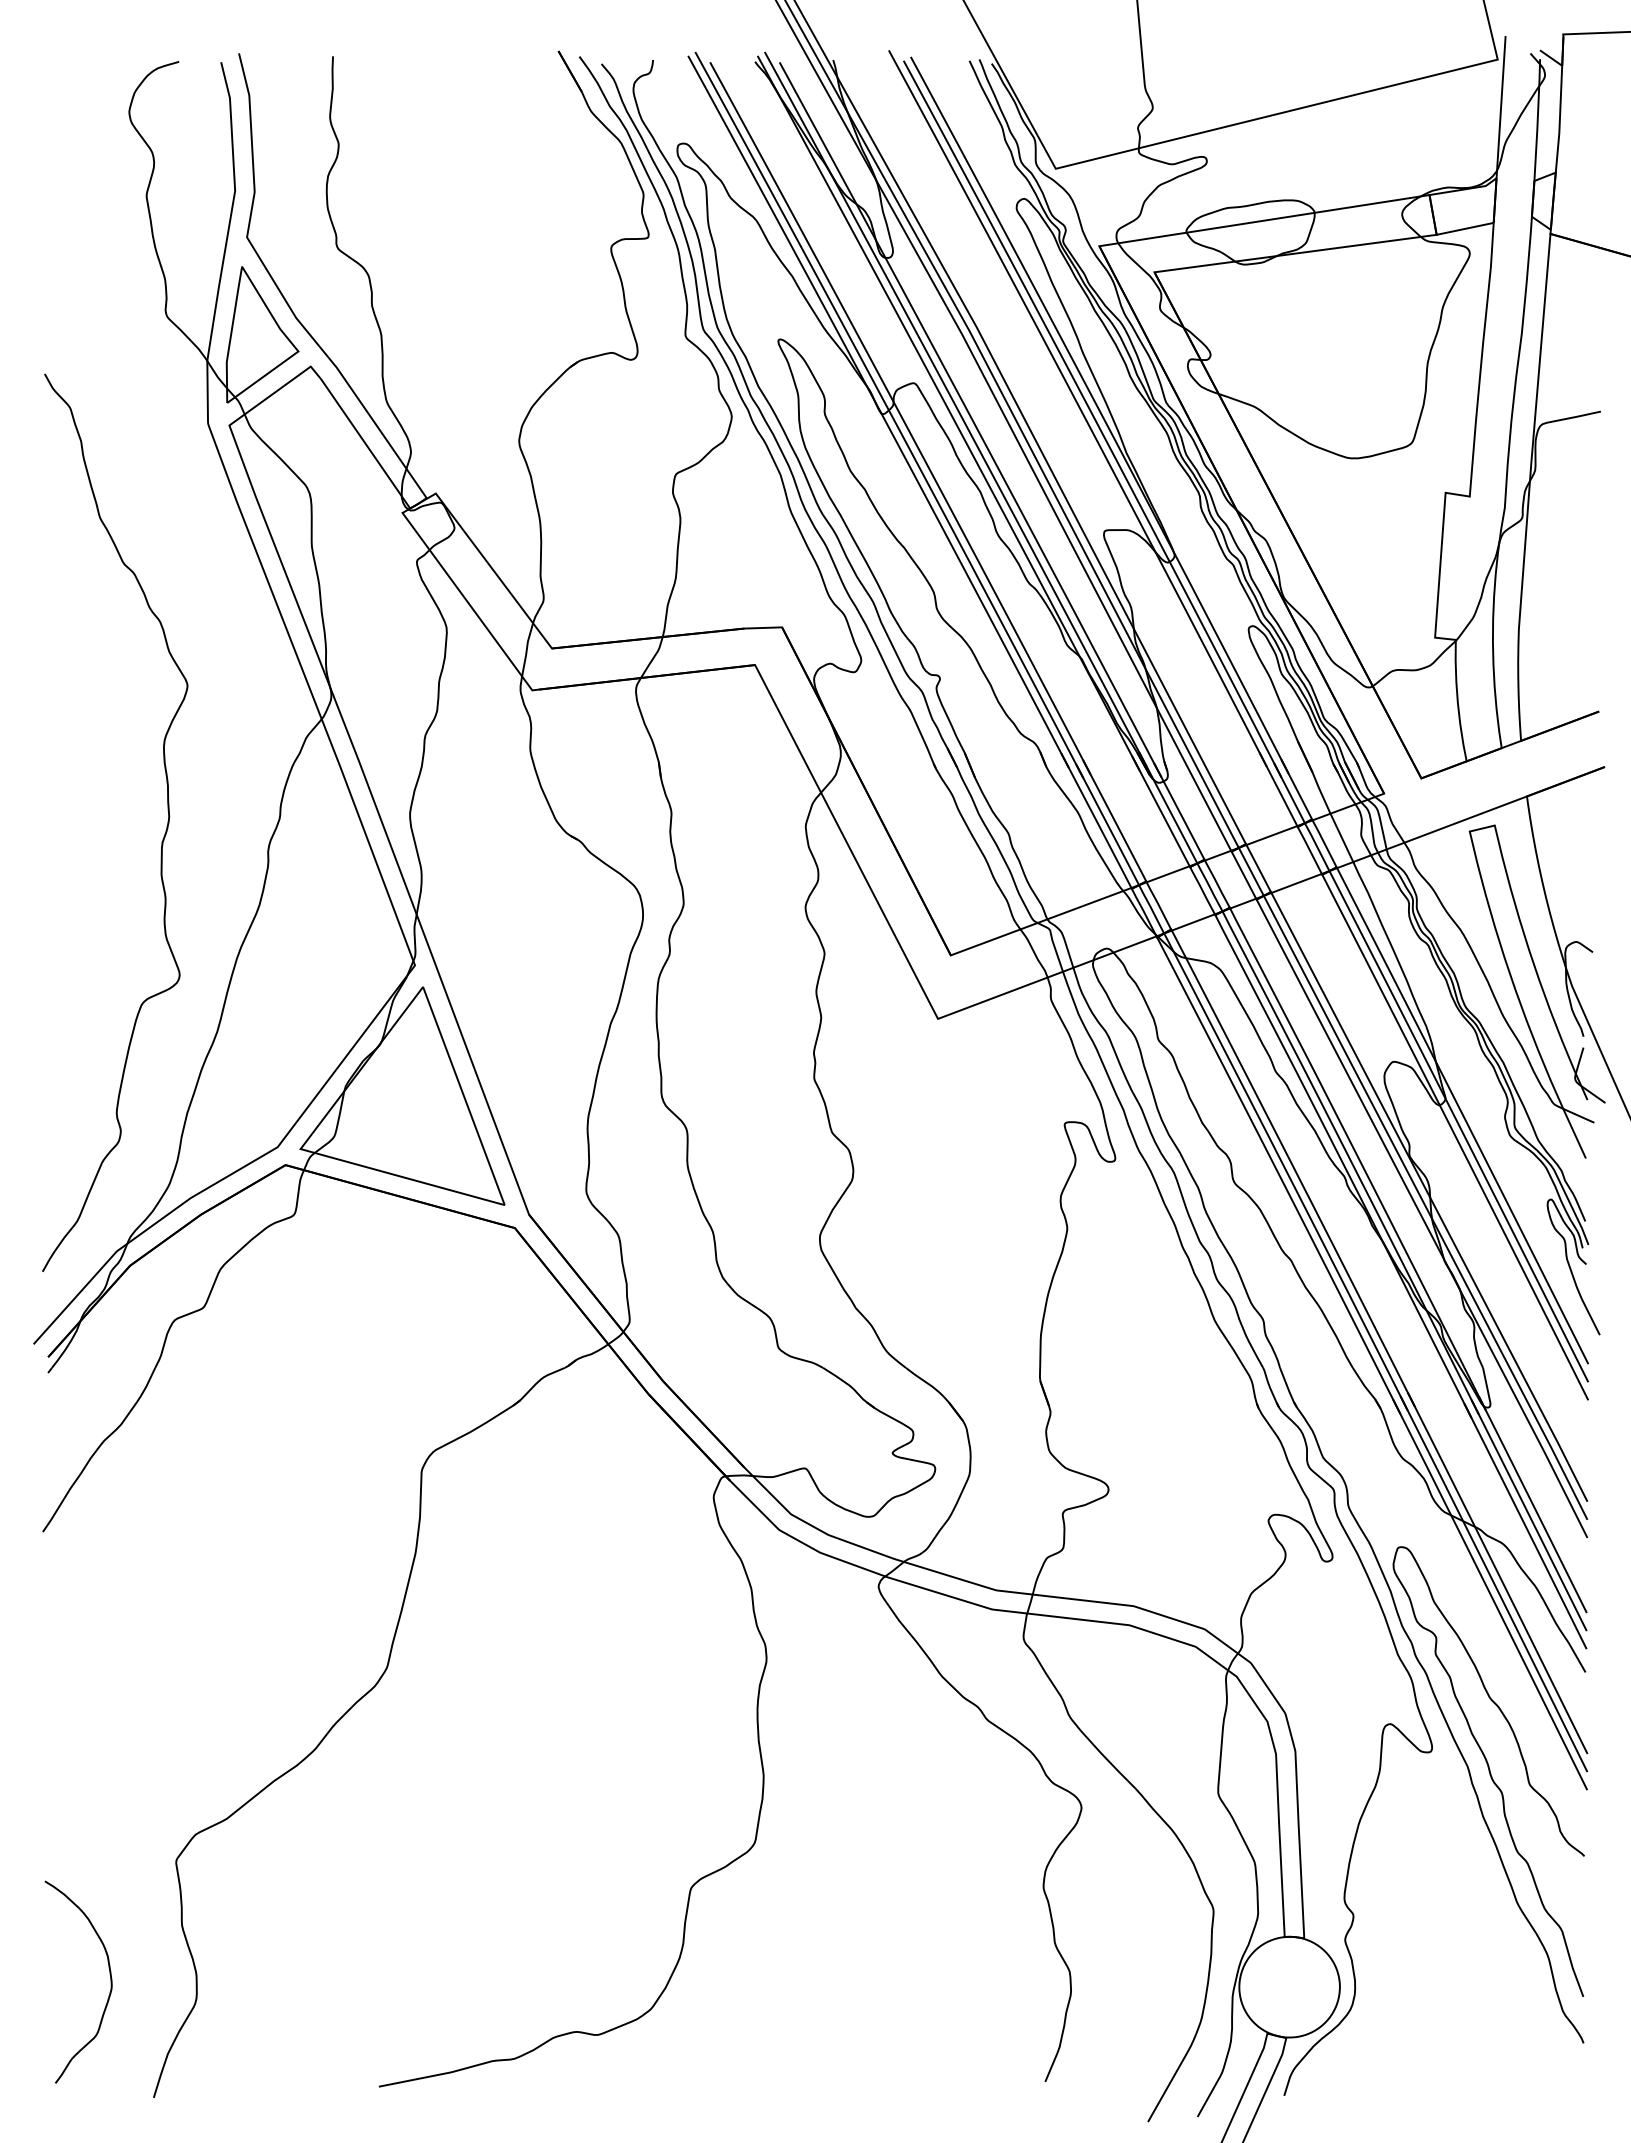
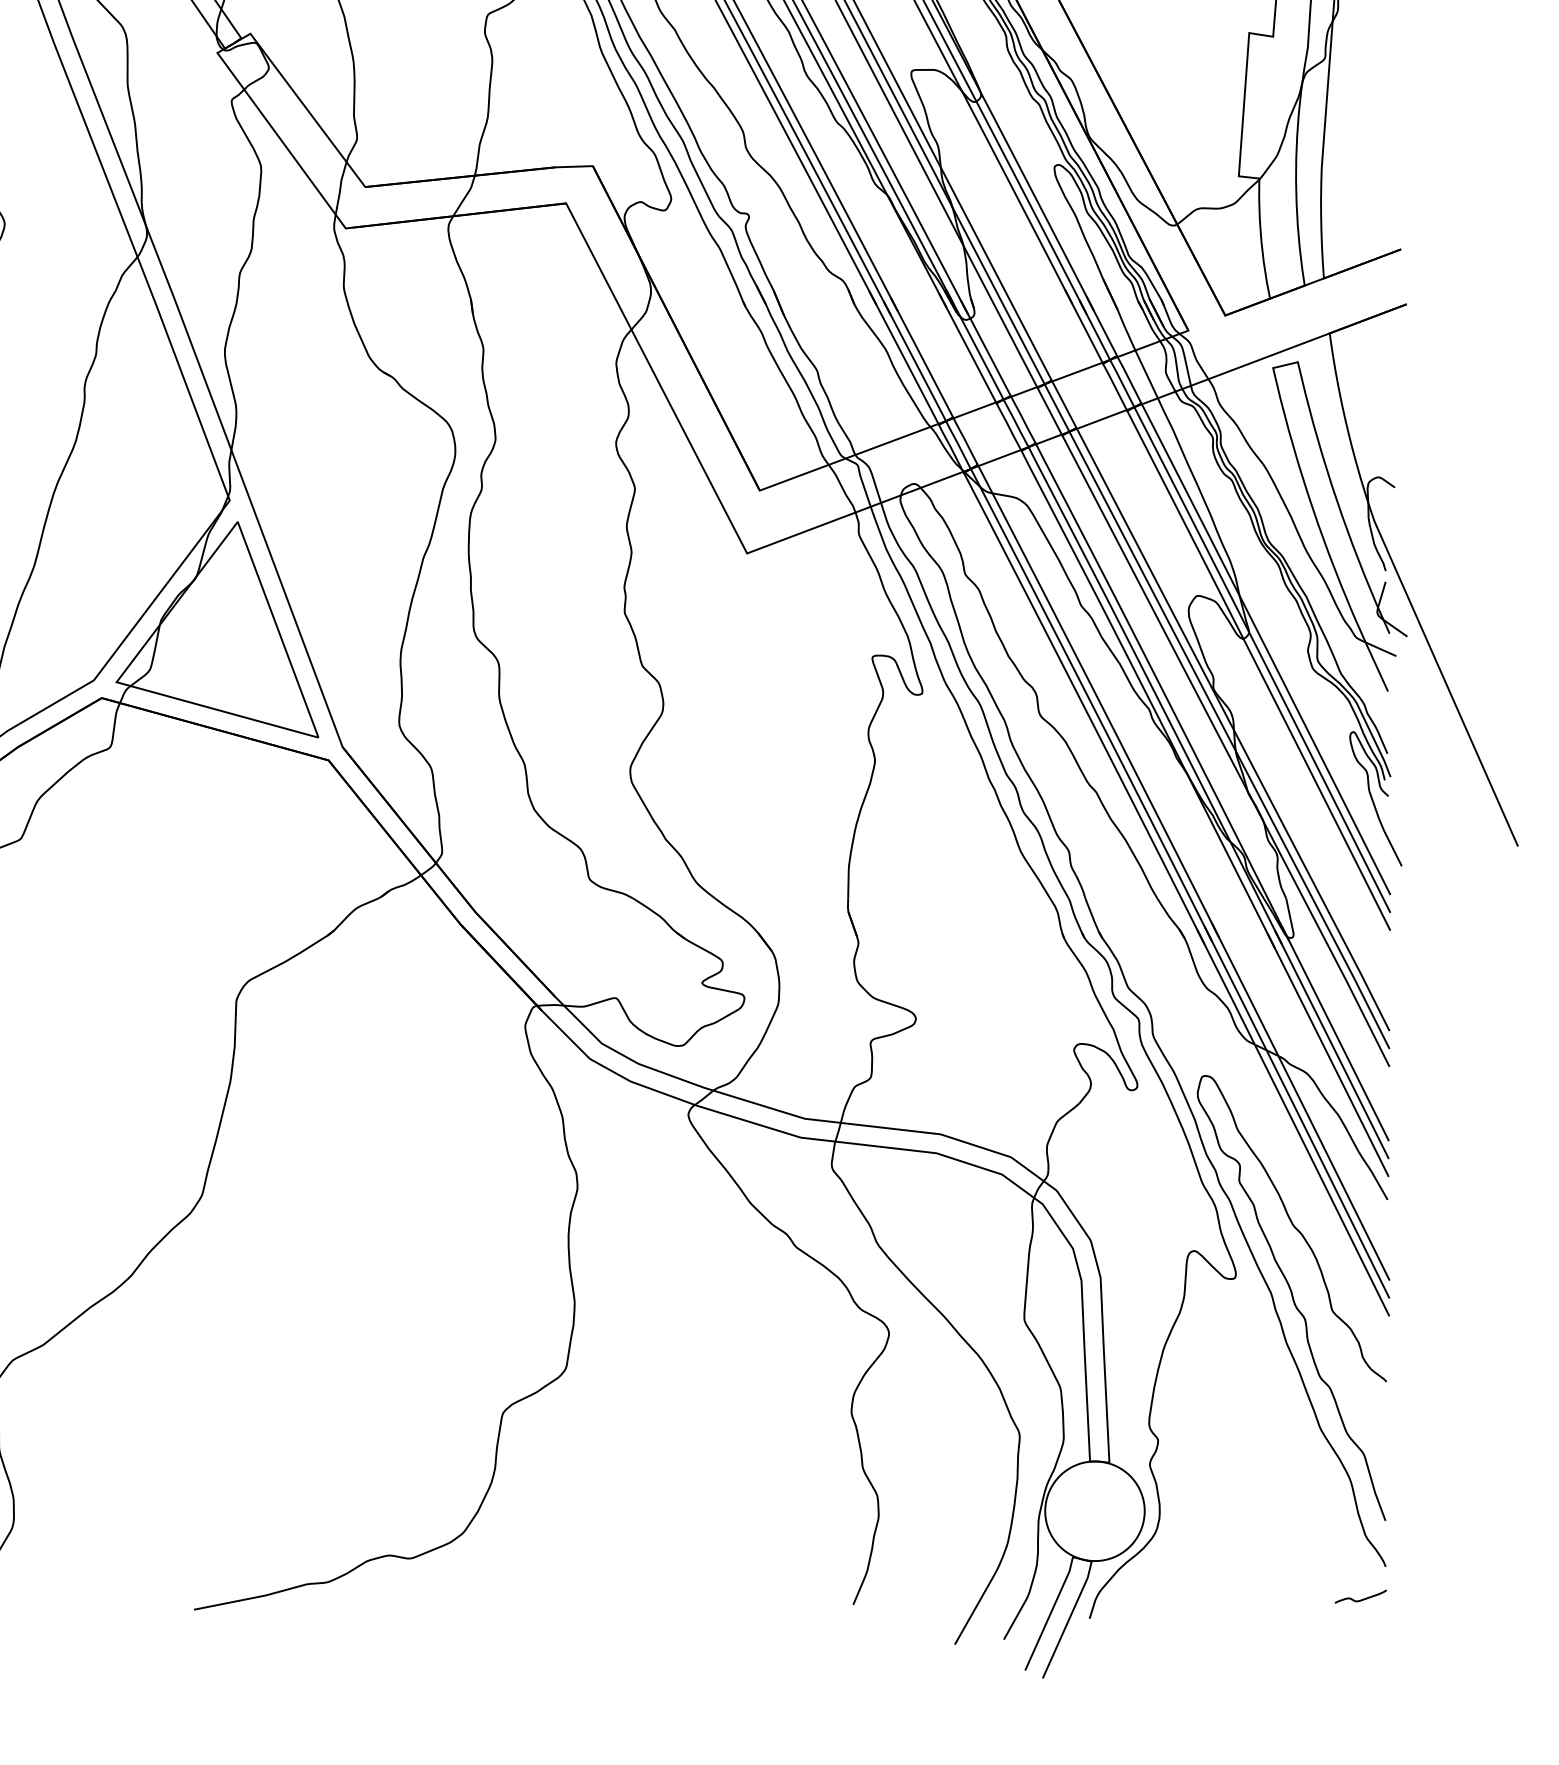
curve: (1560, 2075) -> (1362, 1598), added

